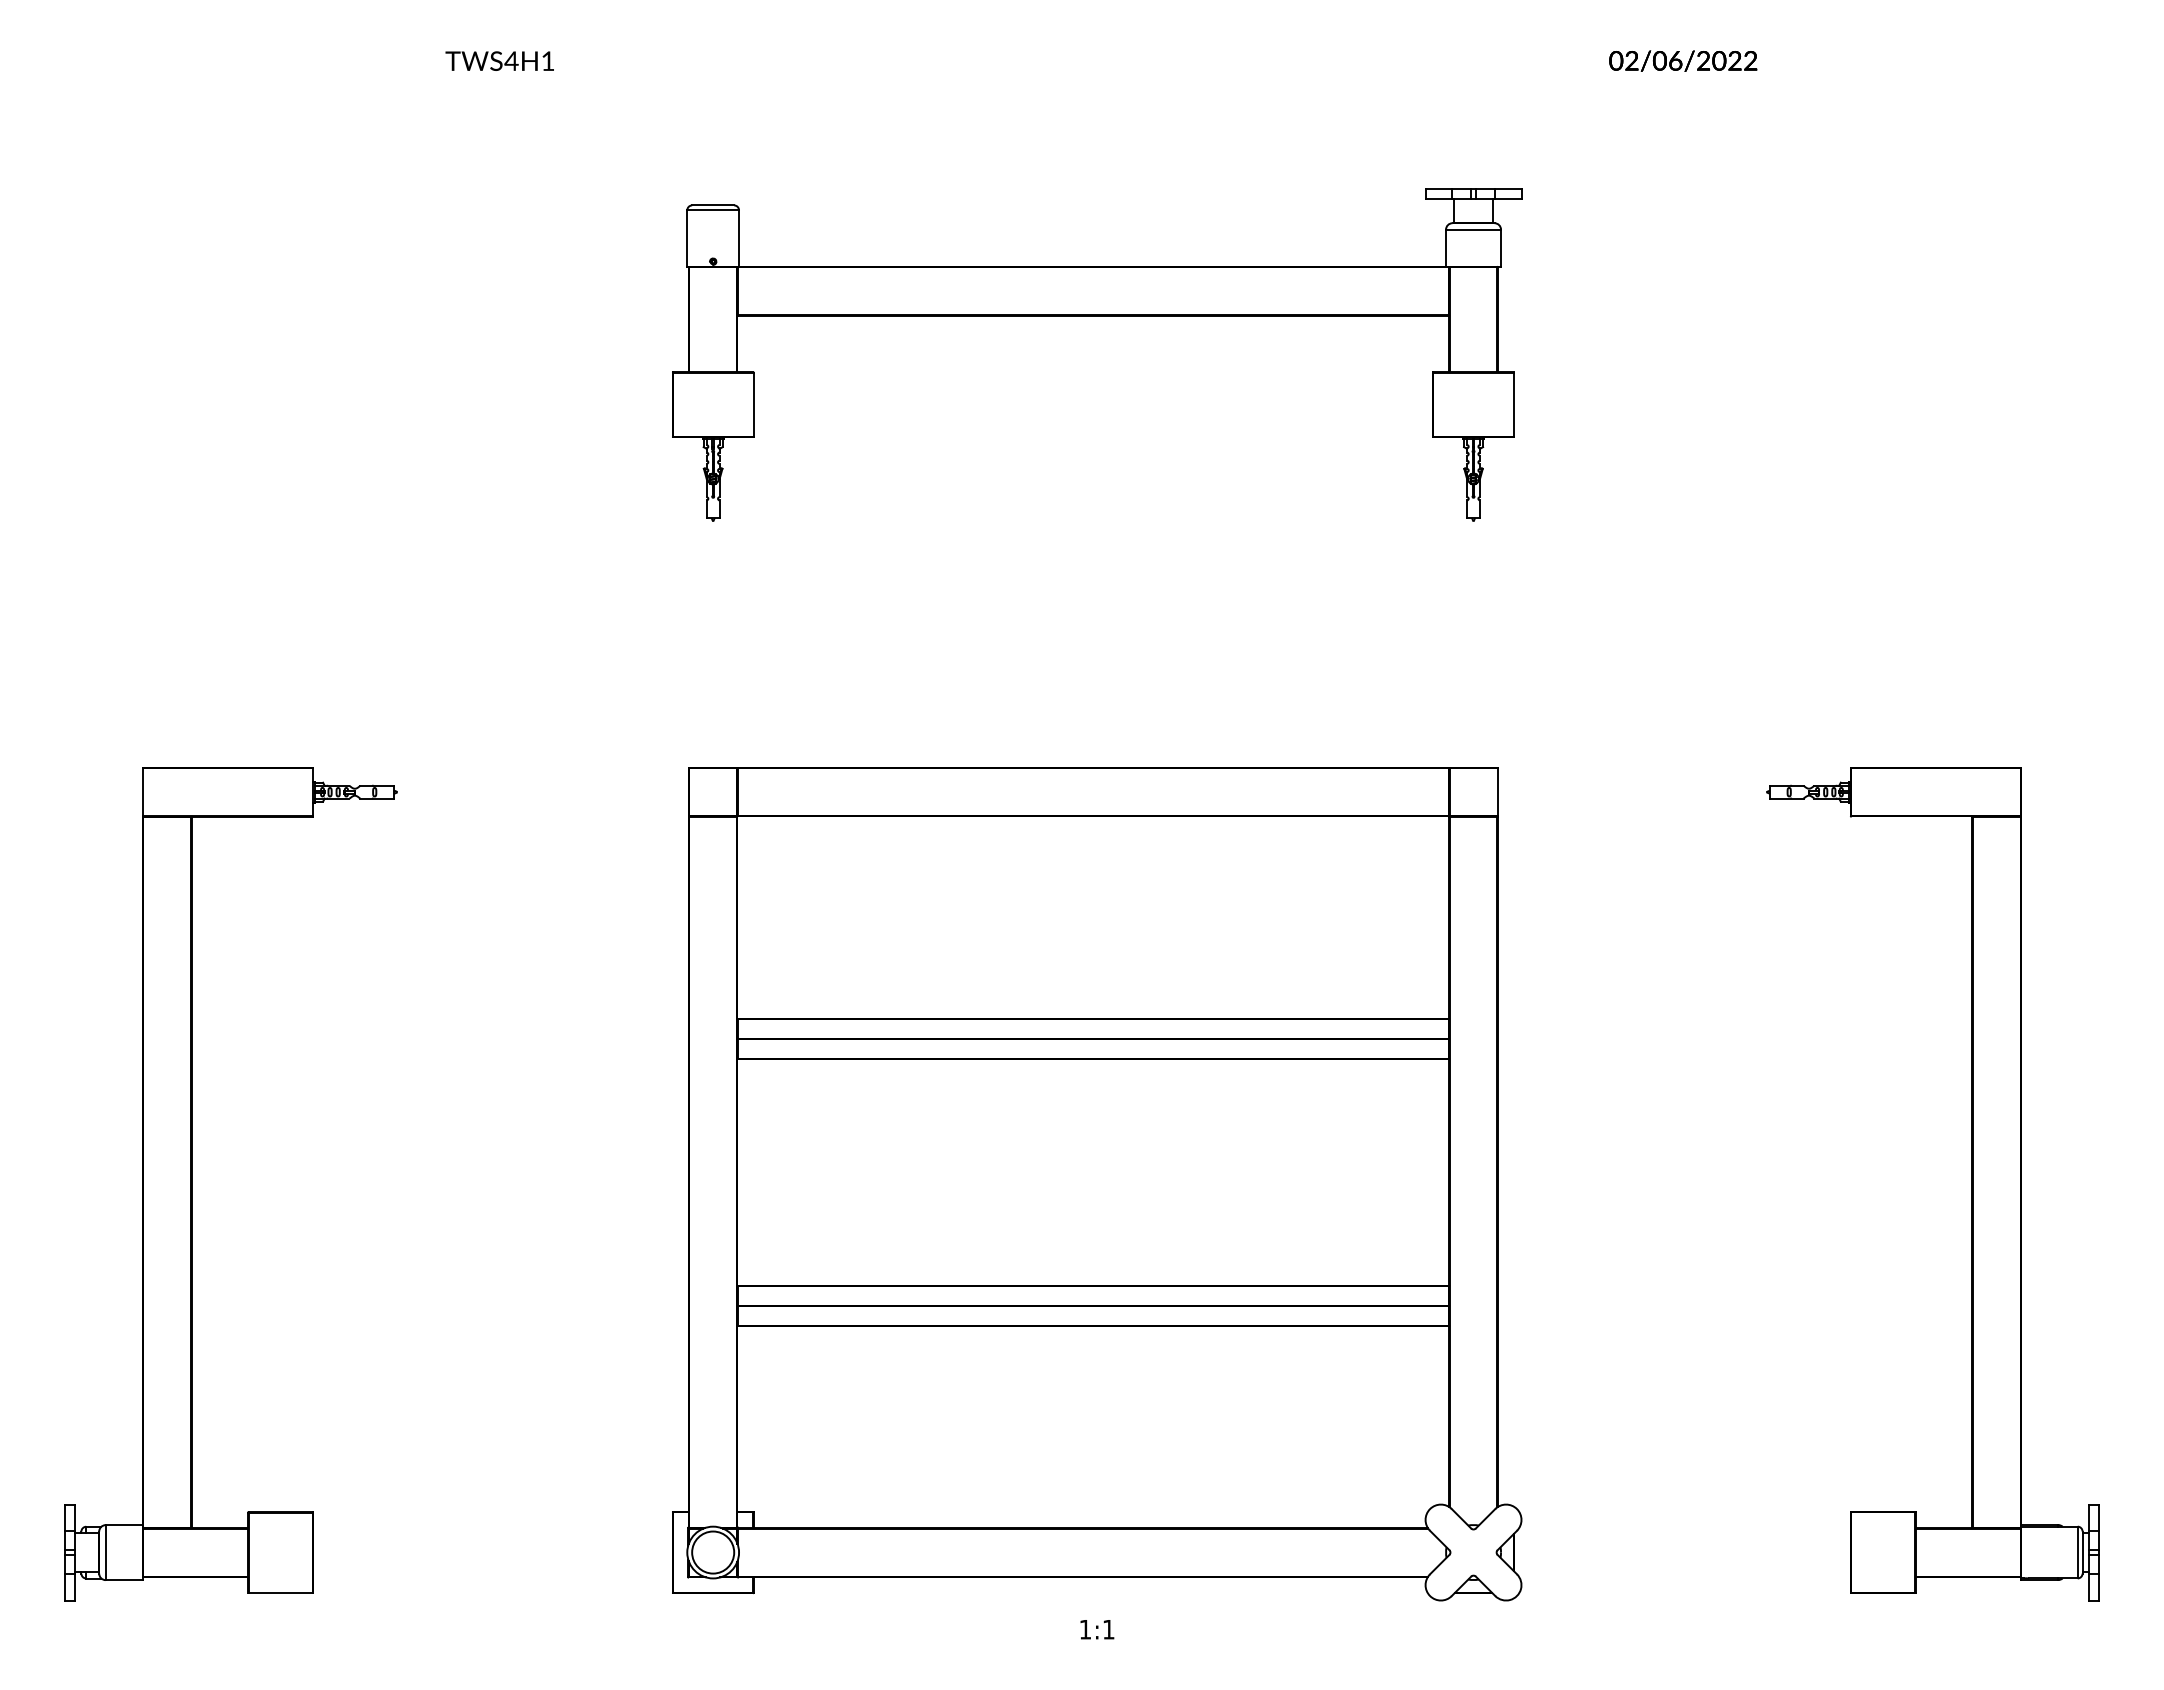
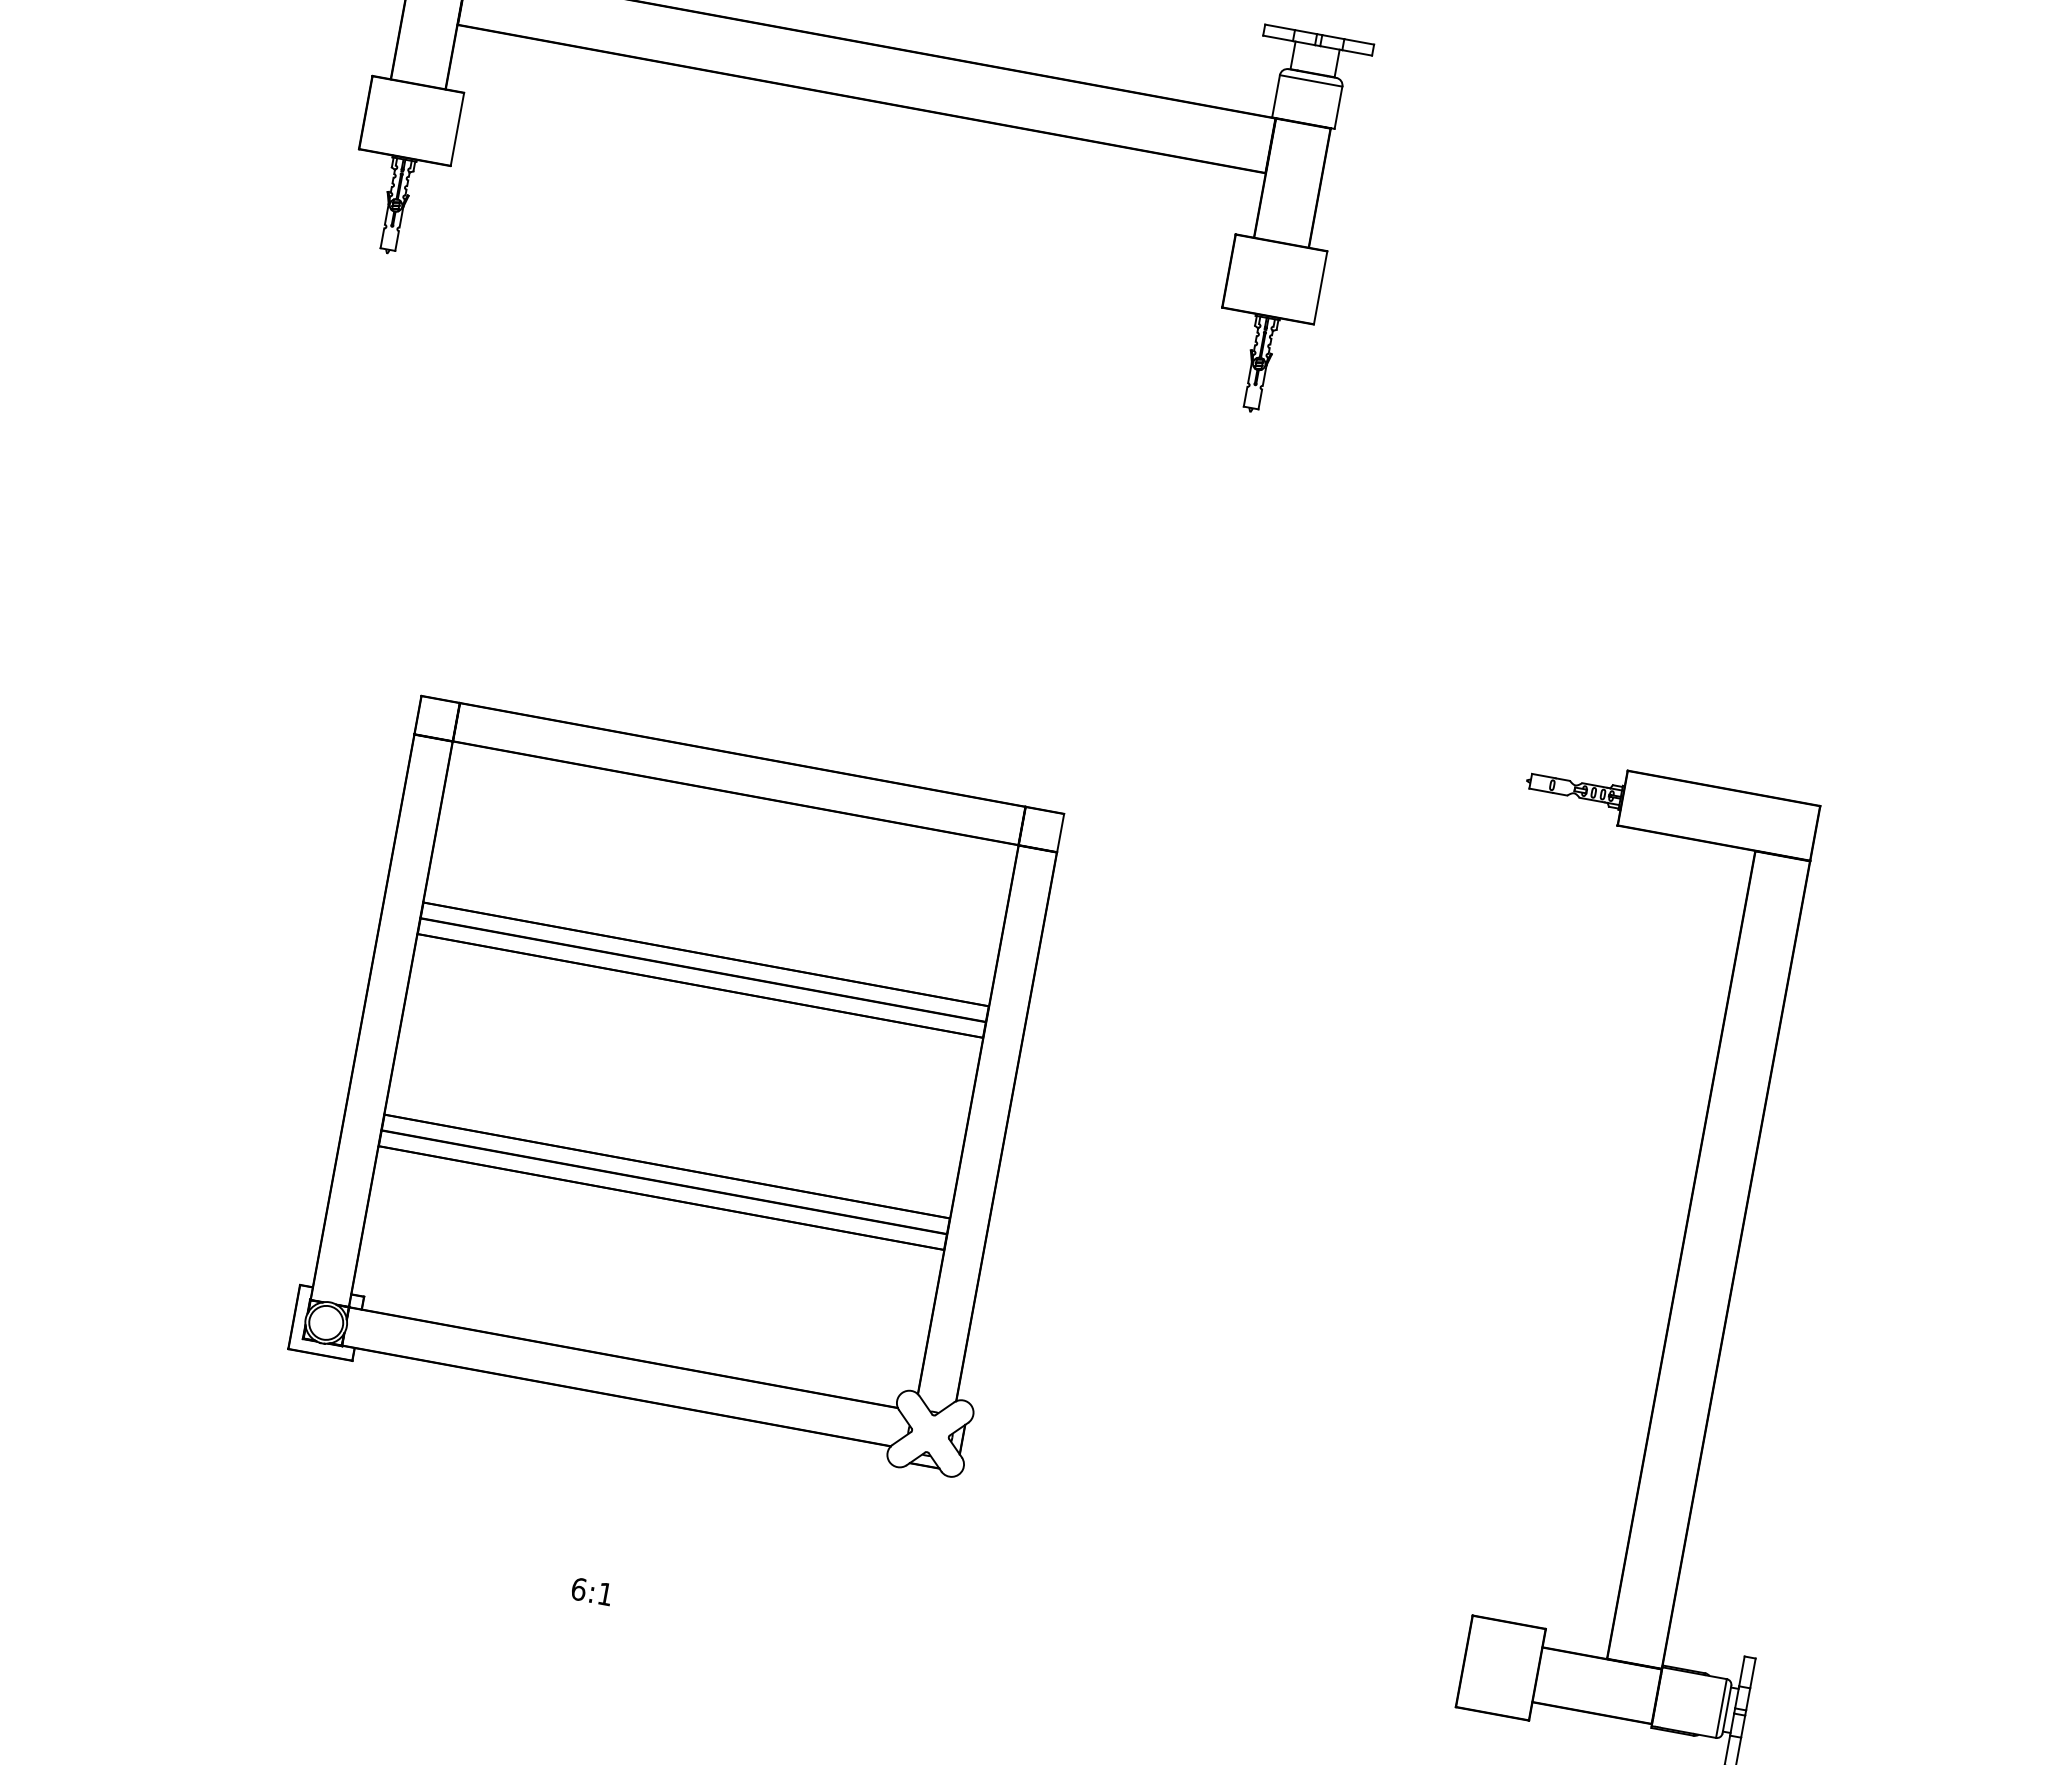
part: (1097, 1184) -> (685, 1086), size x0.7
text: (1085, 1629) -> (578, 1589), 1:1 -> 6:1

